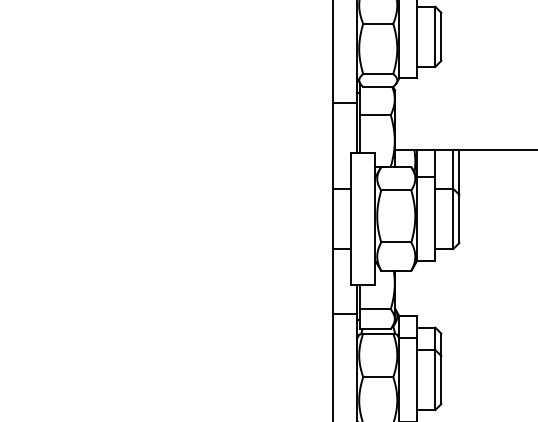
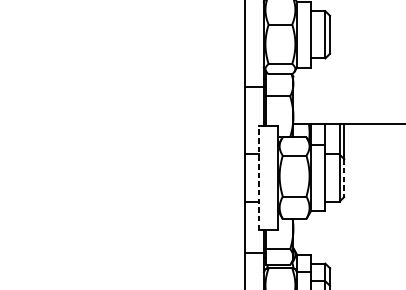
line: (351, 218) -> (259, 177), solid -> dashed
line: (459, 219) -> (344, 178), solid -> dashed

